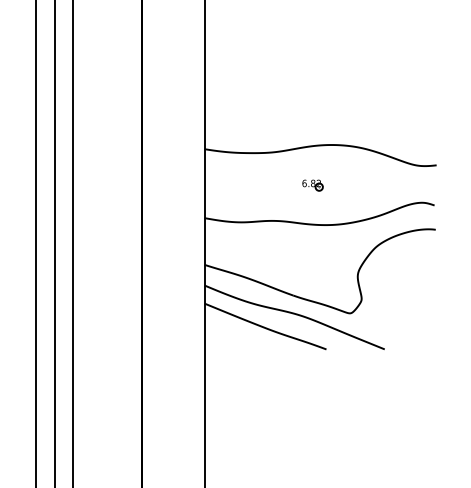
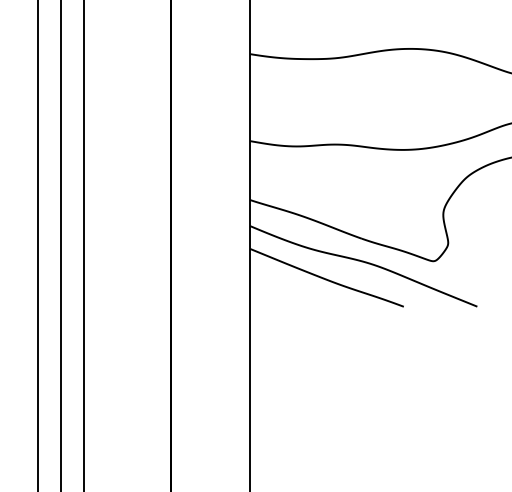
part: (312, 185) -> (386, 99), removed

